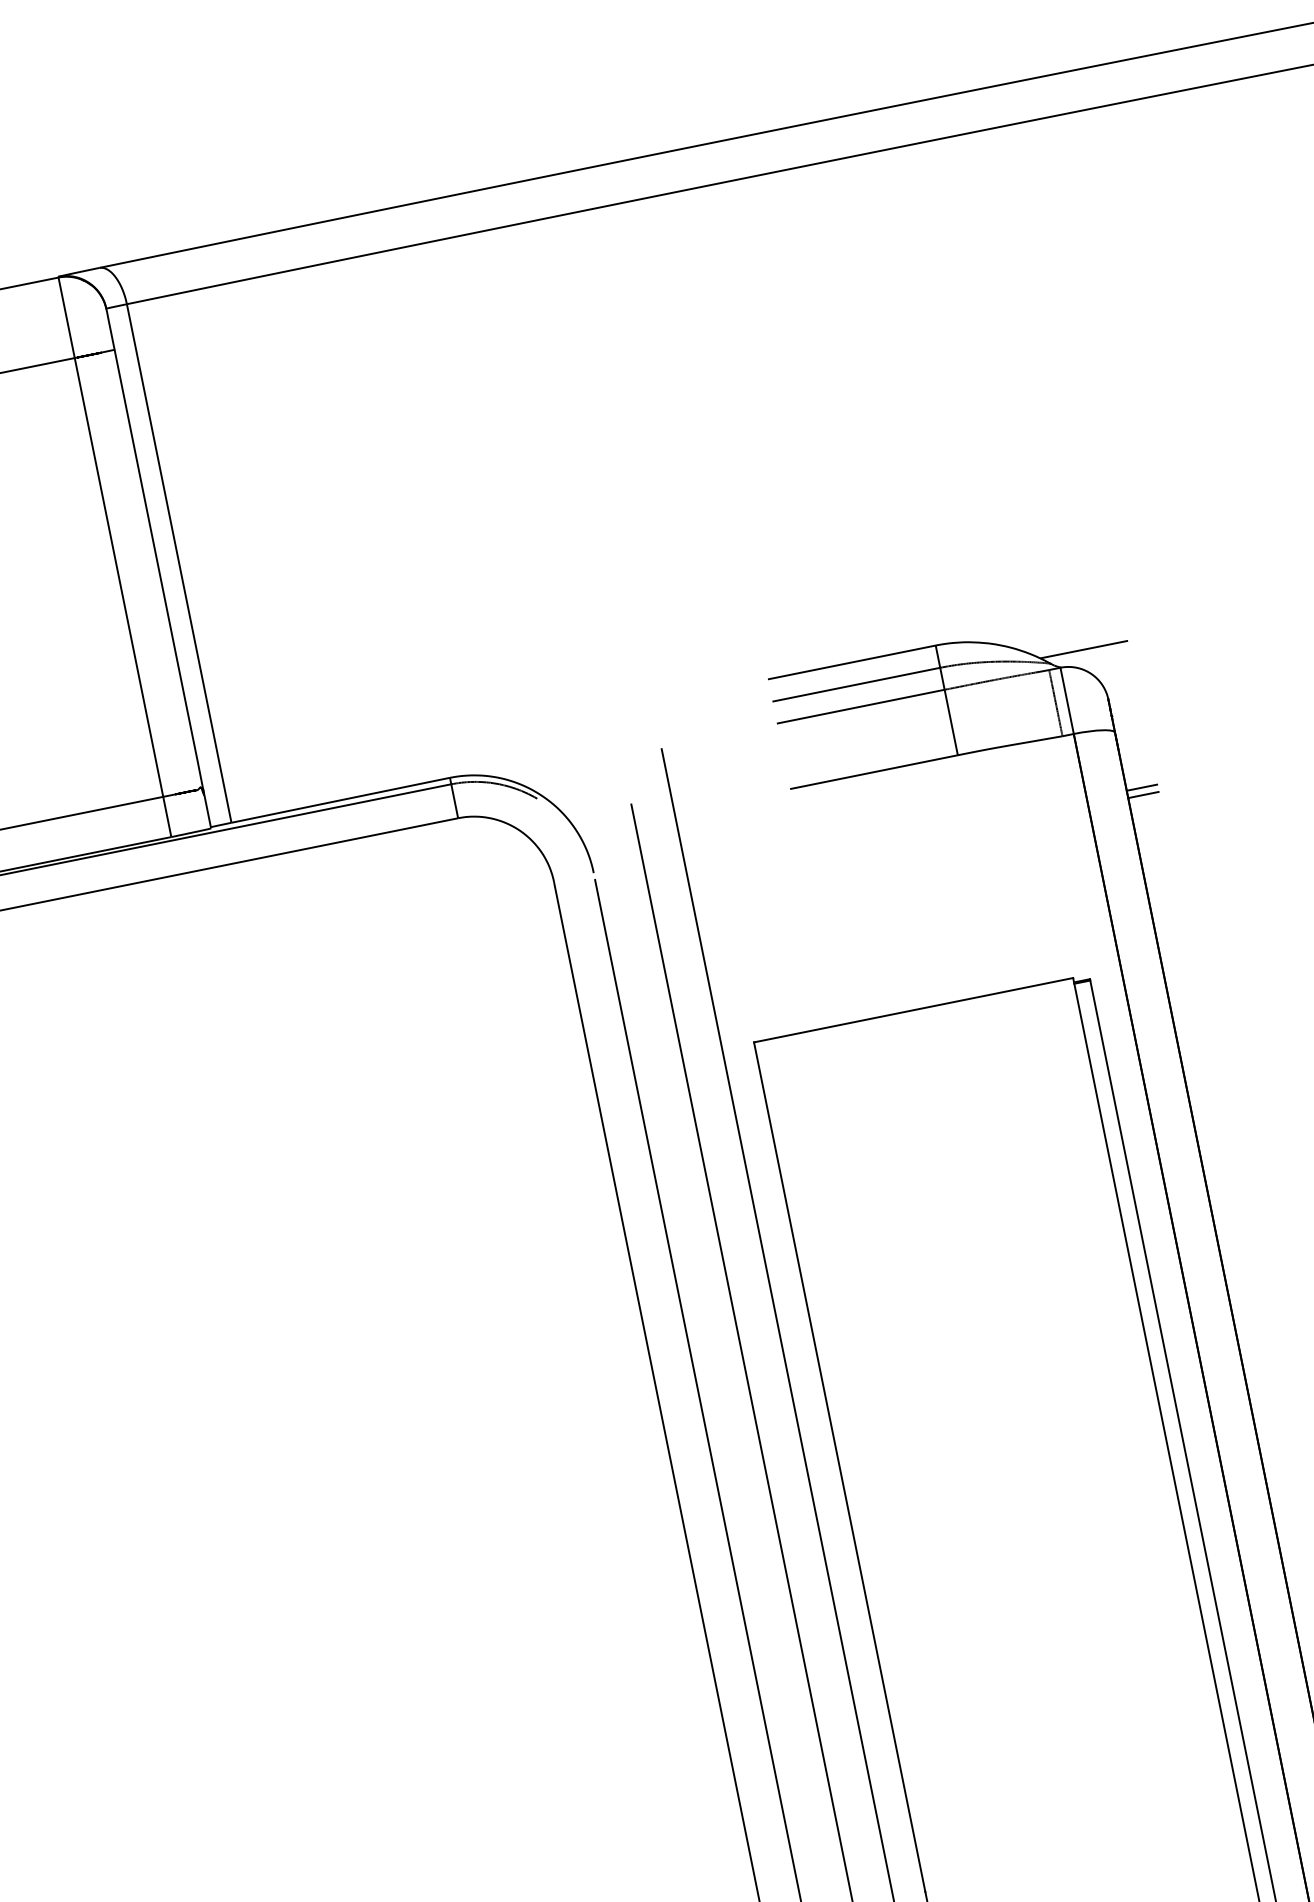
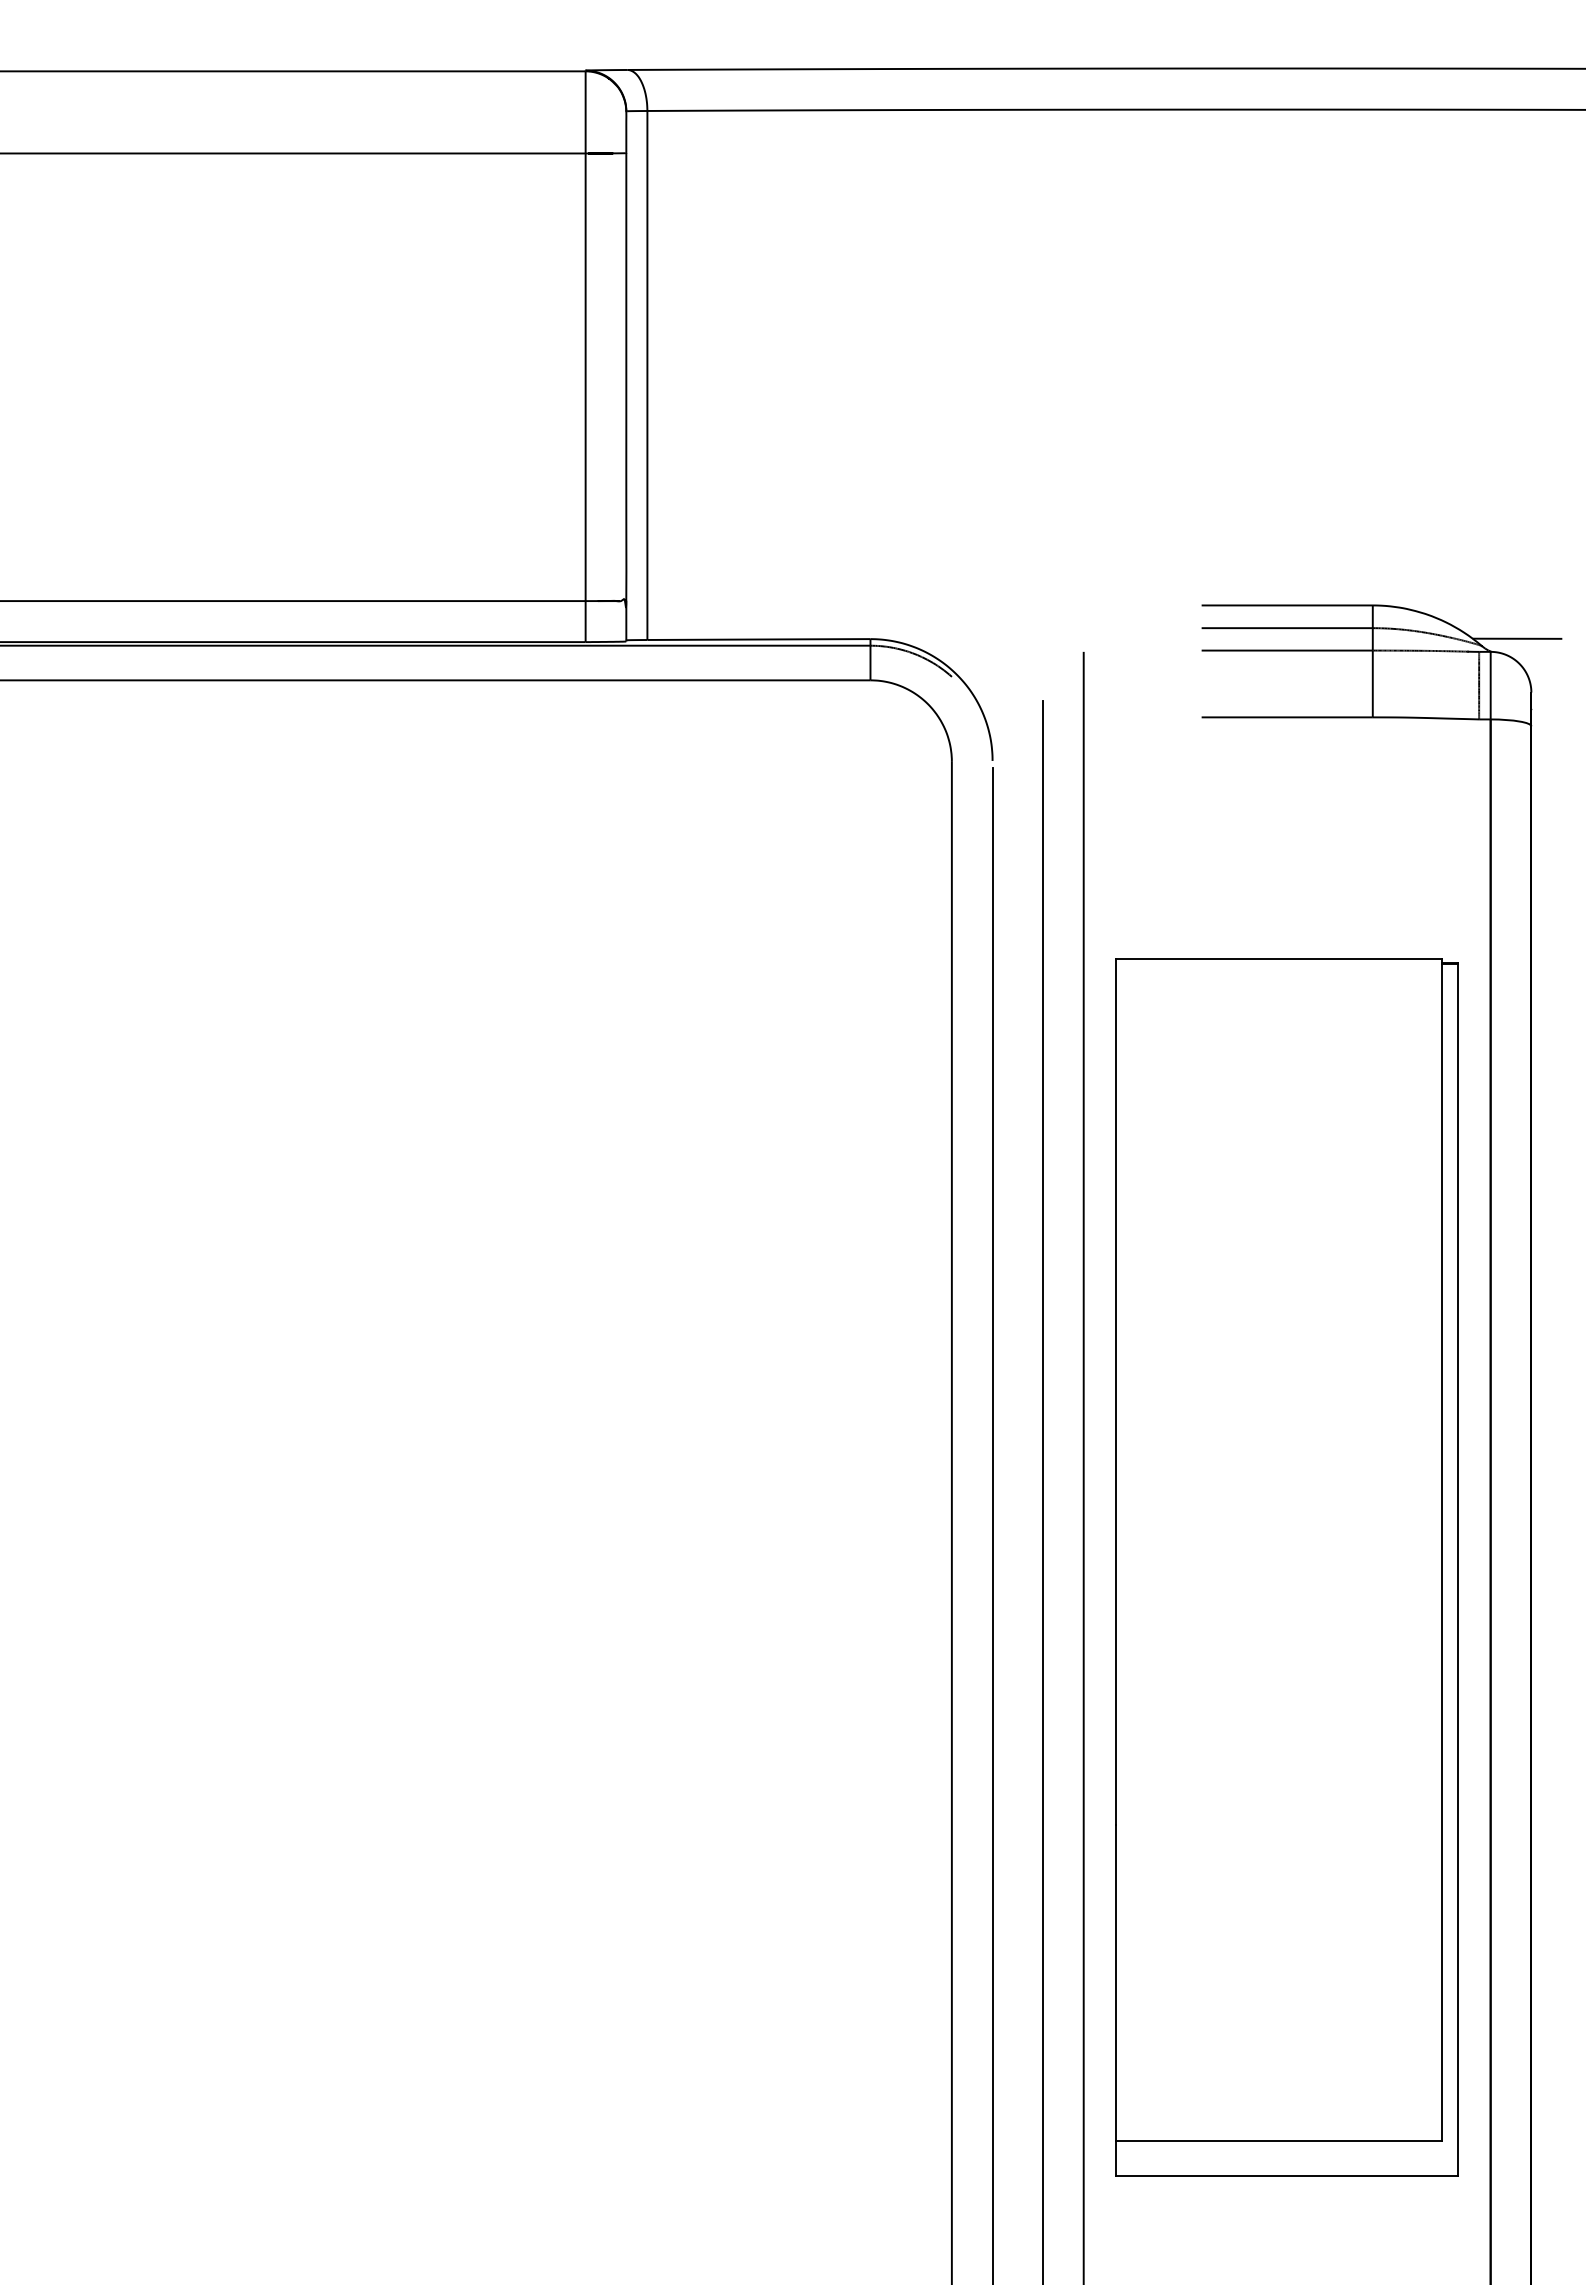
line: (1141, 787) -> (1546, 785), removed
line: (1143, 795) -> (1546, 793), removed

